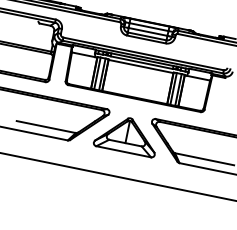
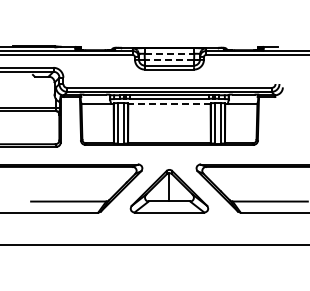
line: (149, 26) -> (169, 53), solid -> dashed
line: (148, 31) -> (169, 59), solid -> dashed
line: (140, 65) -> (168, 103), solid -> dashed

